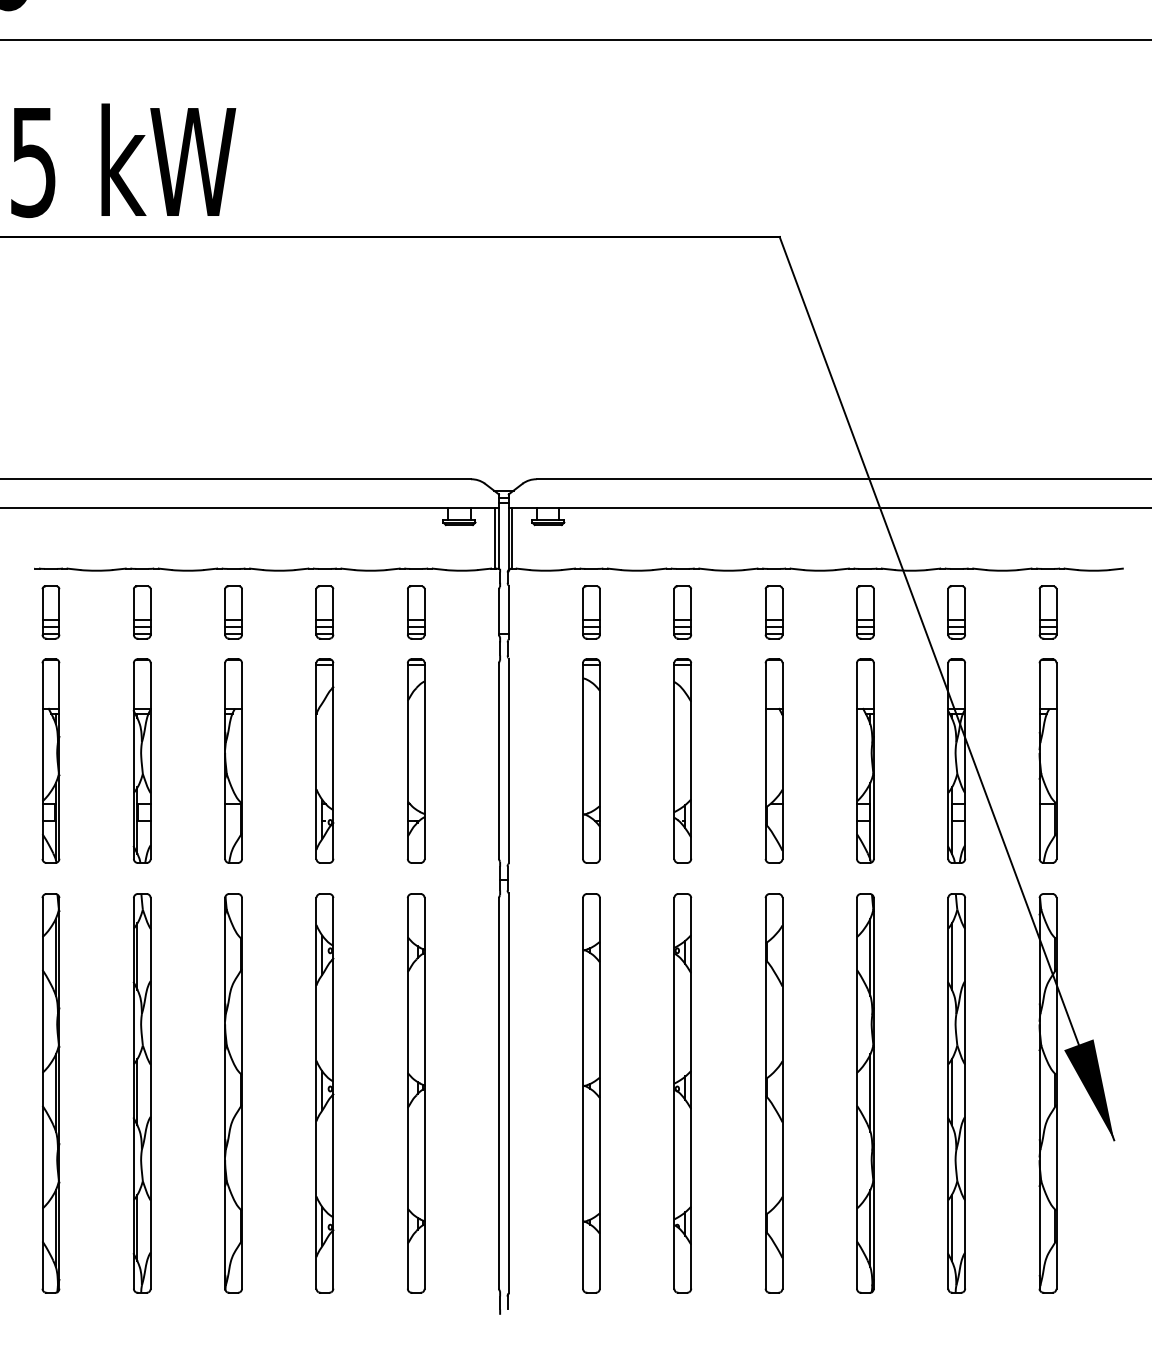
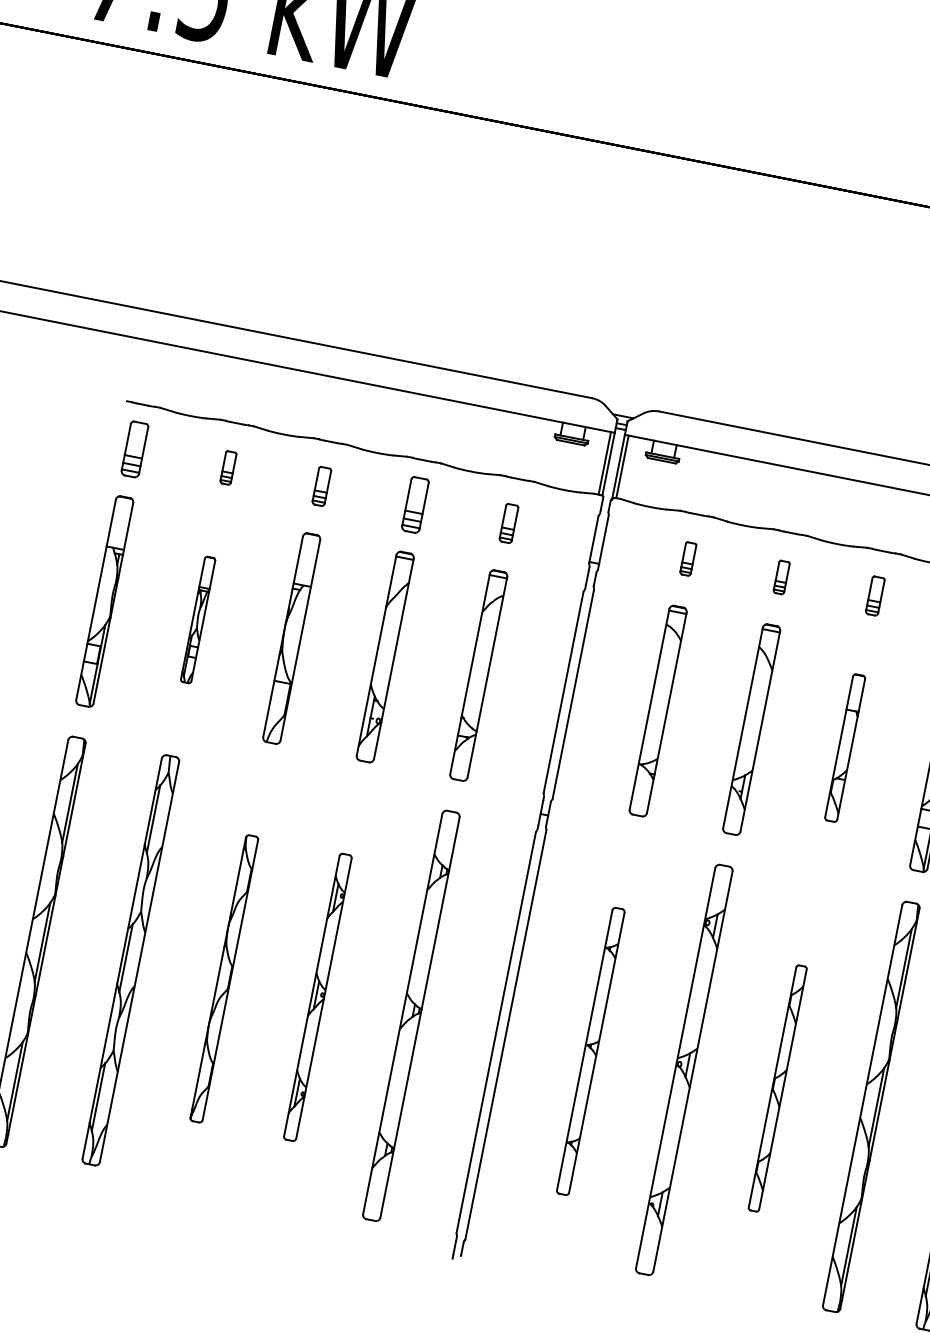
part: (142, 612) -> (228, 468), size x0.6
part: (233, 612) -> (321, 486), size x0.7
part: (416, 612) -> (509, 523), size x0.7
part: (591, 612) -> (688, 559), size x0.6
part: (682, 612) -> (781, 577), size x0.6
part: (773, 612) -> (874, 595), size x0.7
part: (141, 760) -> (197, 619), size x0.6
part: (773, 760) -> (844, 747), size x0.7
part: (233, 1093) -> (224, 978), size x0.7
part: (324, 1093) -> (317, 997), size x0.7
part: (591, 1093) -> (590, 1051), size x0.7
part: (773, 1093) -> (777, 1088), size x0.6

